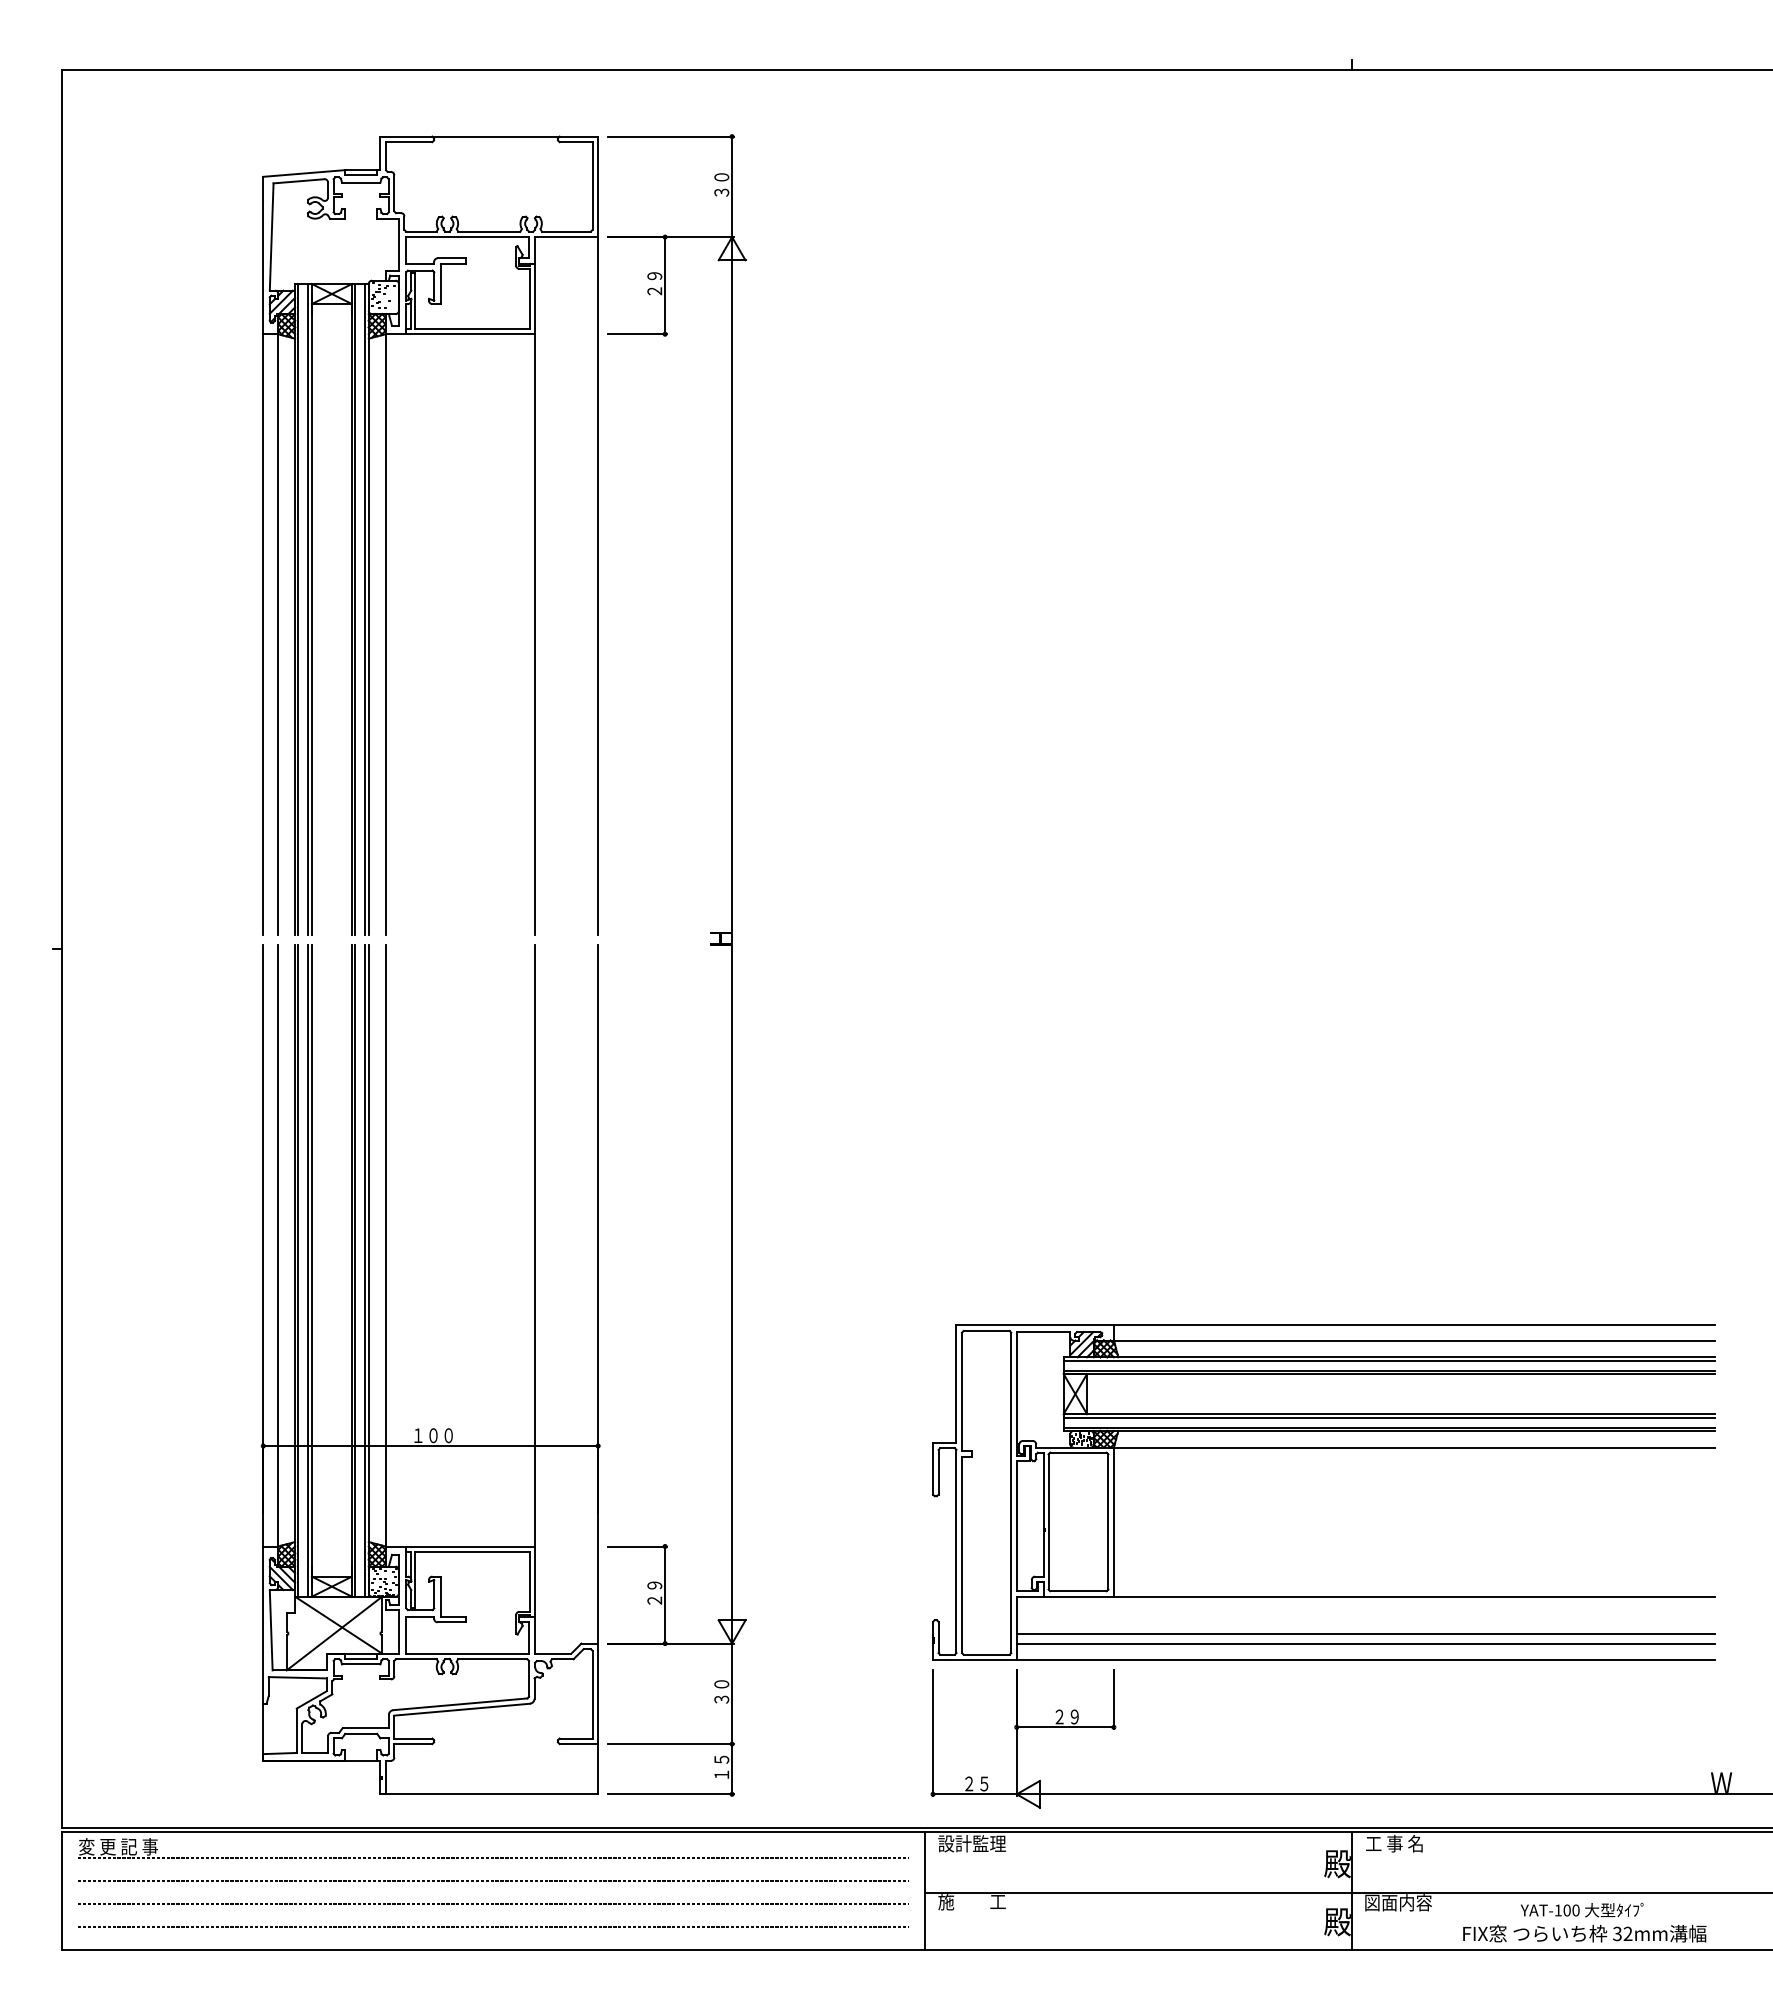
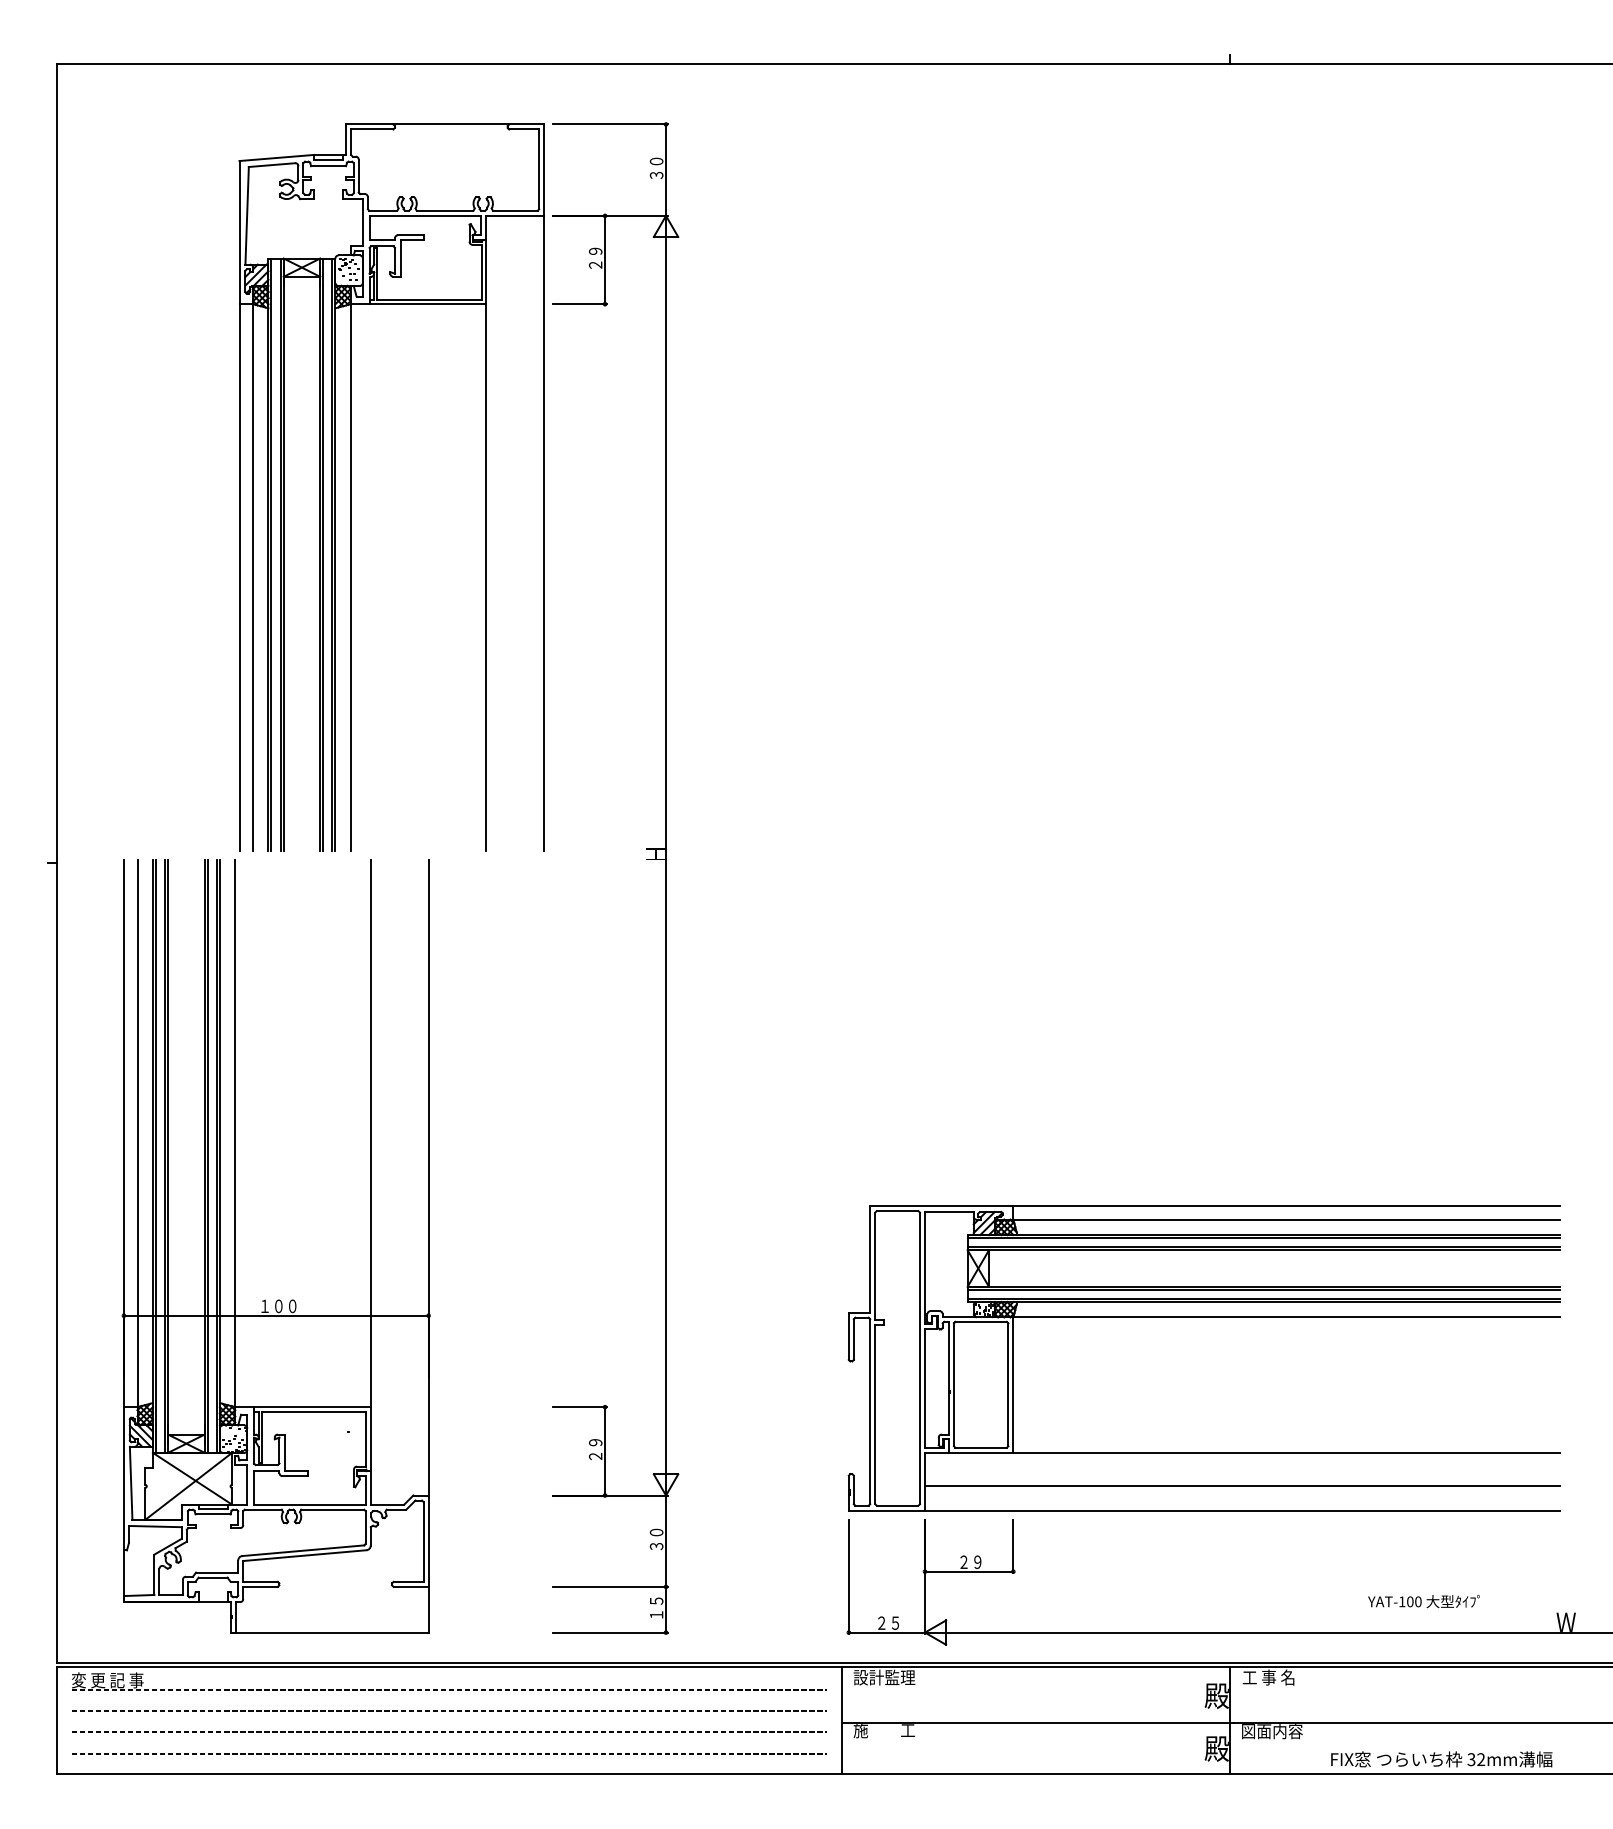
part: (386, 1369) -> (236, 1246), moved
line: (1365, 1643) -> (1242, 1495), removed
text: (1582, 1909) -> (1424, 1600), moved

